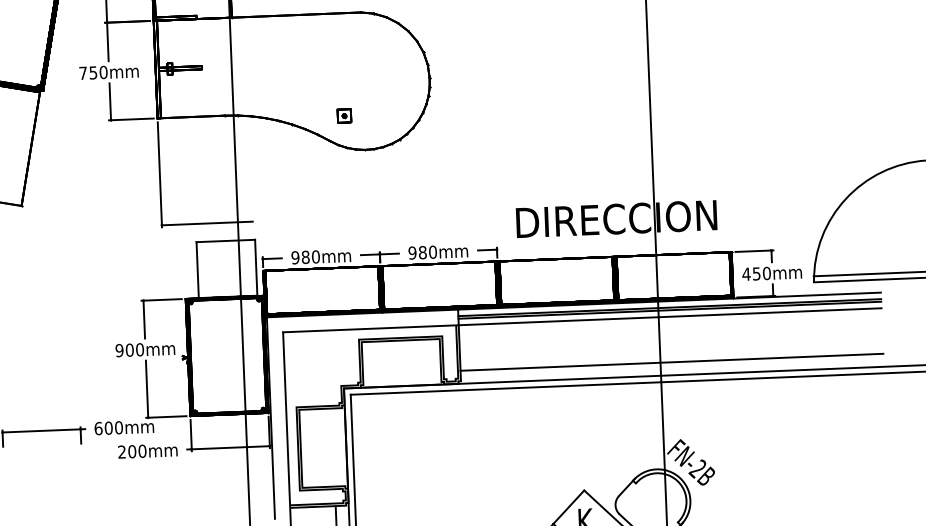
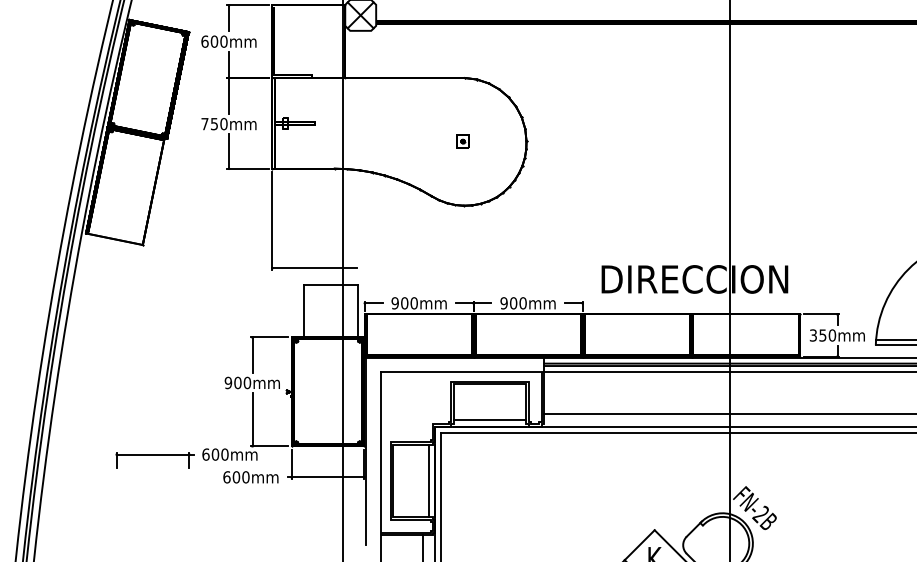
part: (343, 116) -> (462, 141), moved
text: (422, 252) -> (513, 303), 980mm -> 900mm
text: (305, 257) -> (404, 303), 980mm -> 900mm
text: (746, 274) -> (813, 335), 450mm -> 350mm
line: (401, 379) -> (489, 420), added
line: (339, 446) -> (429, 480), added
text: (121, 452) -> (226, 477), 200mm -> 600mm

